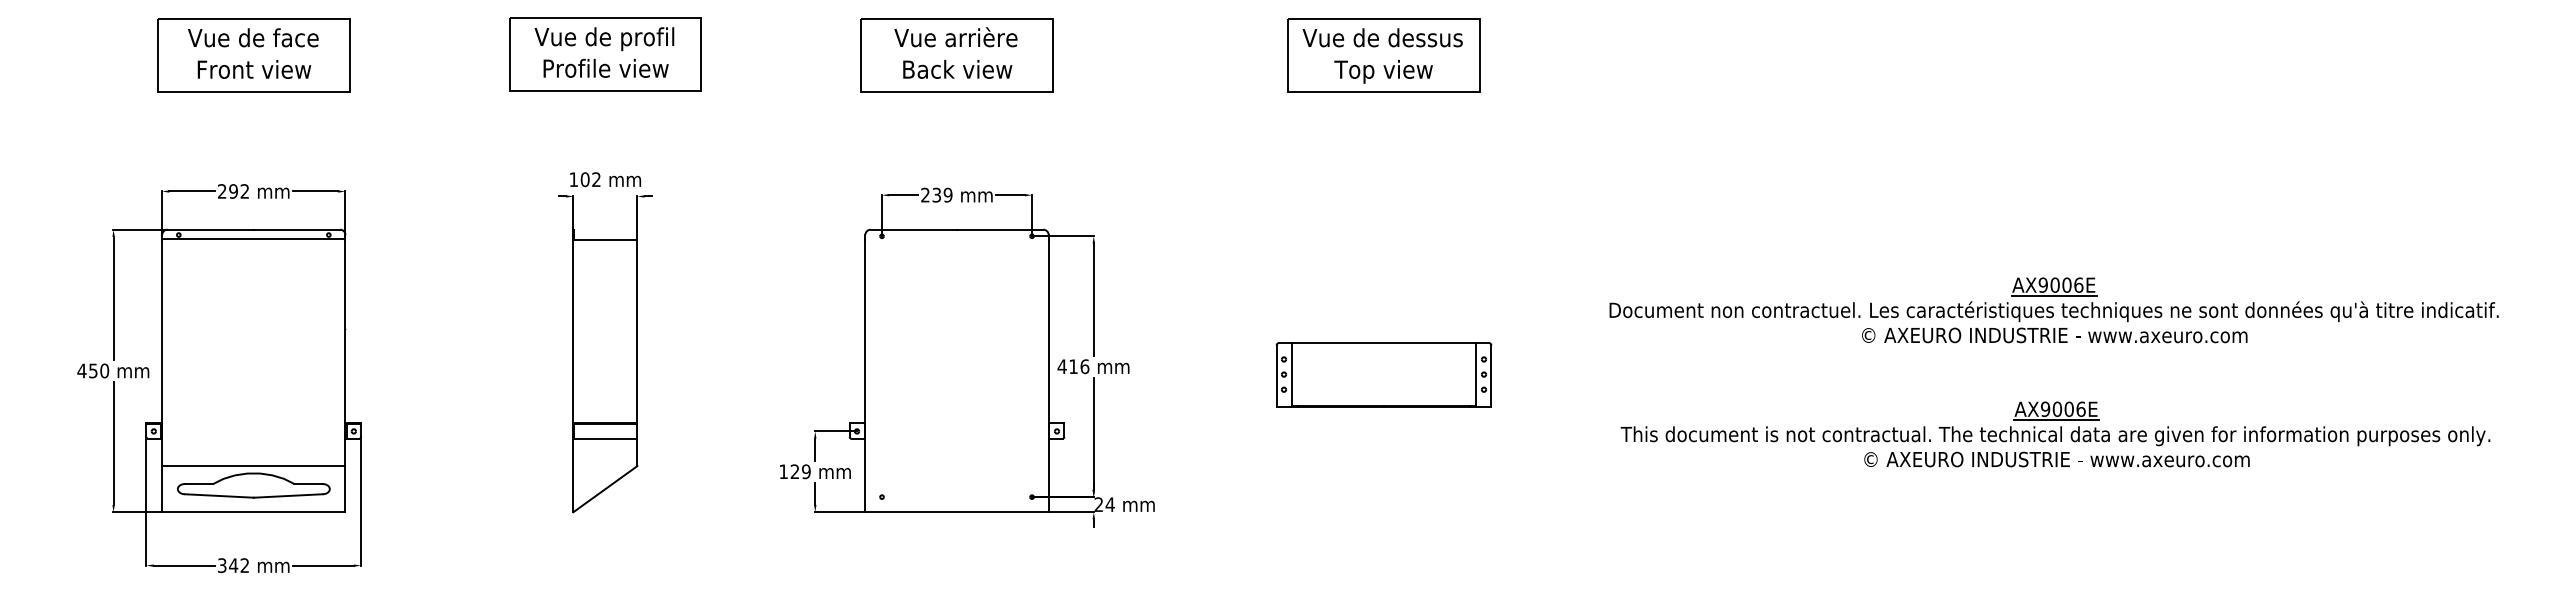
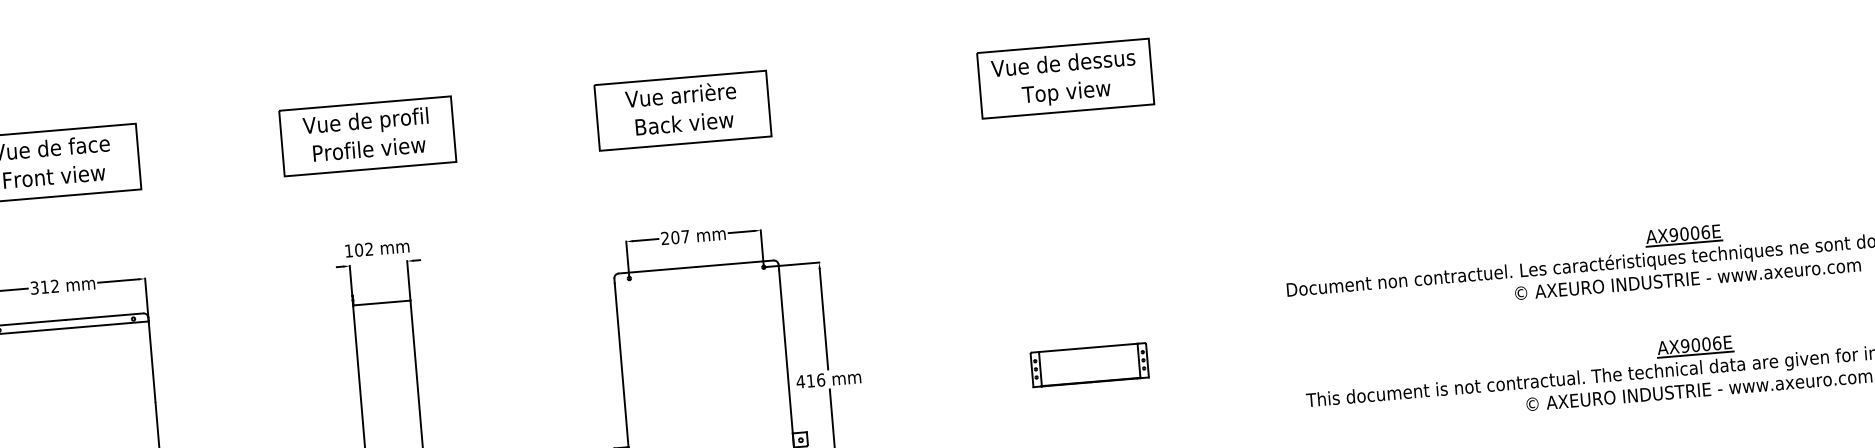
text: (227, 191) -> (39, 287), 292 -> 312
text: (942, 194) -> (680, 236), 239 -> 207
part: (1383, 374) -> (1089, 364), size x0.6

